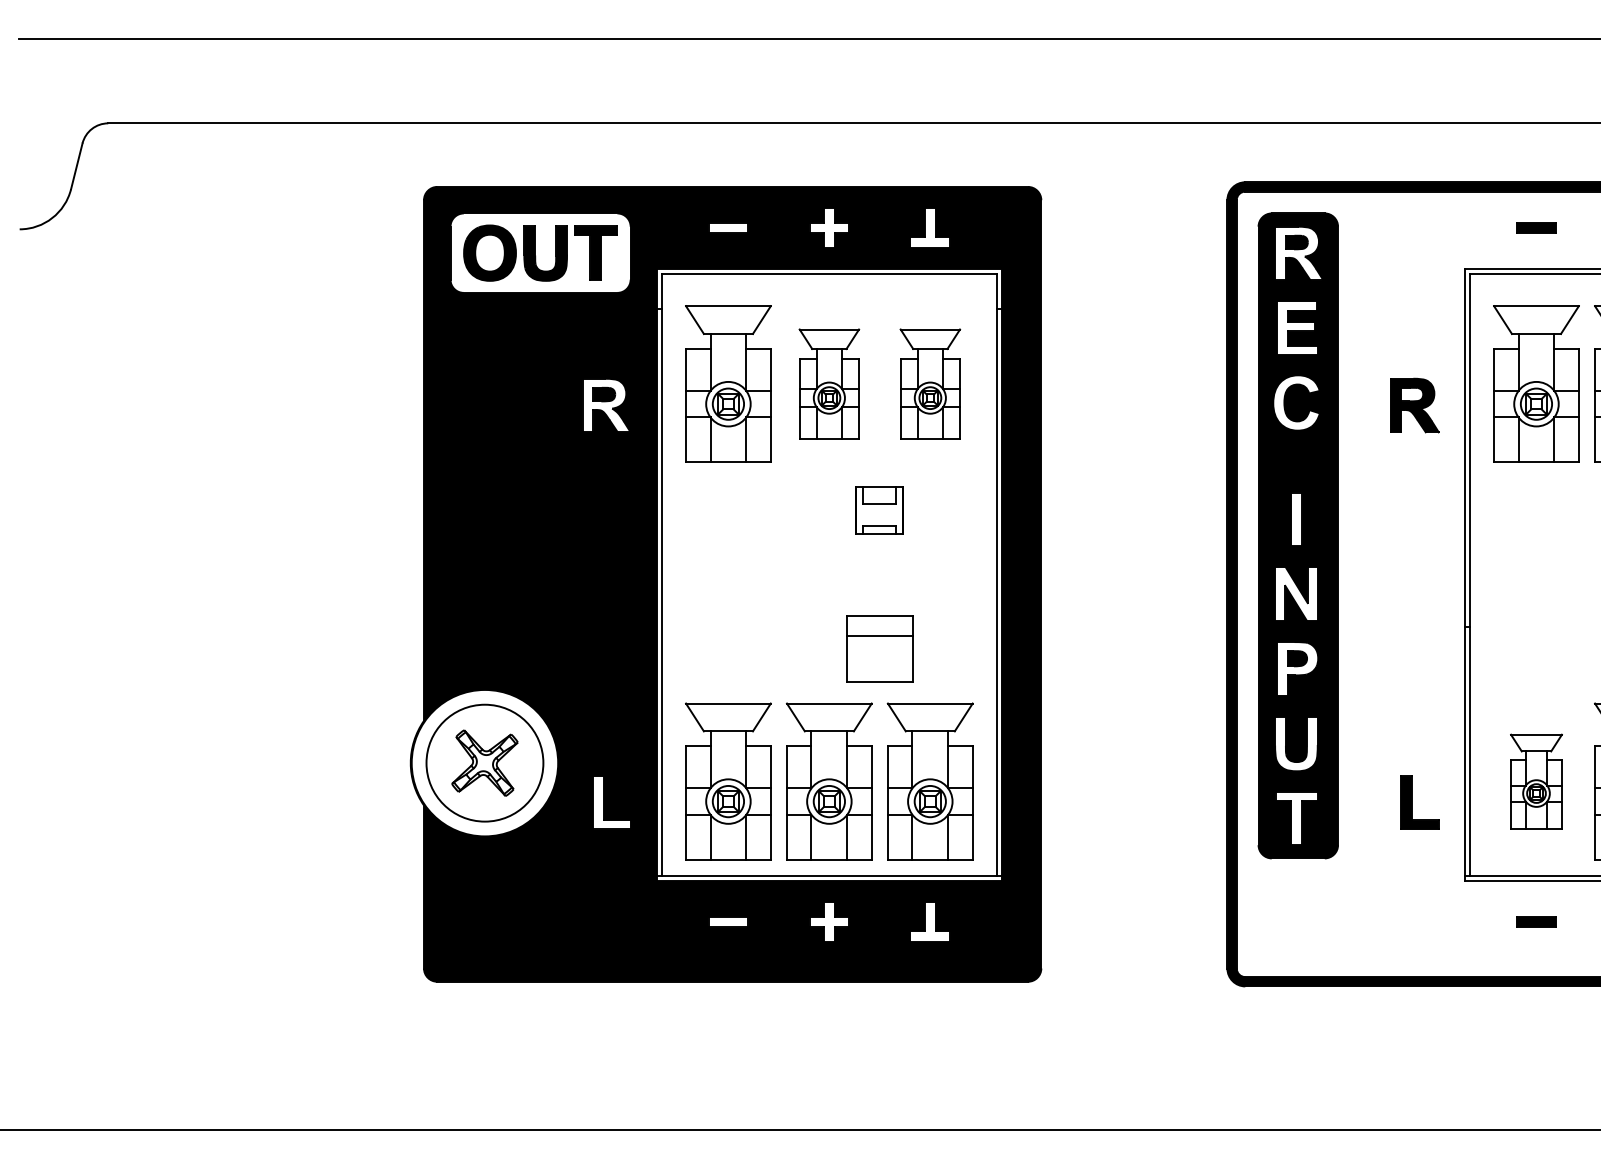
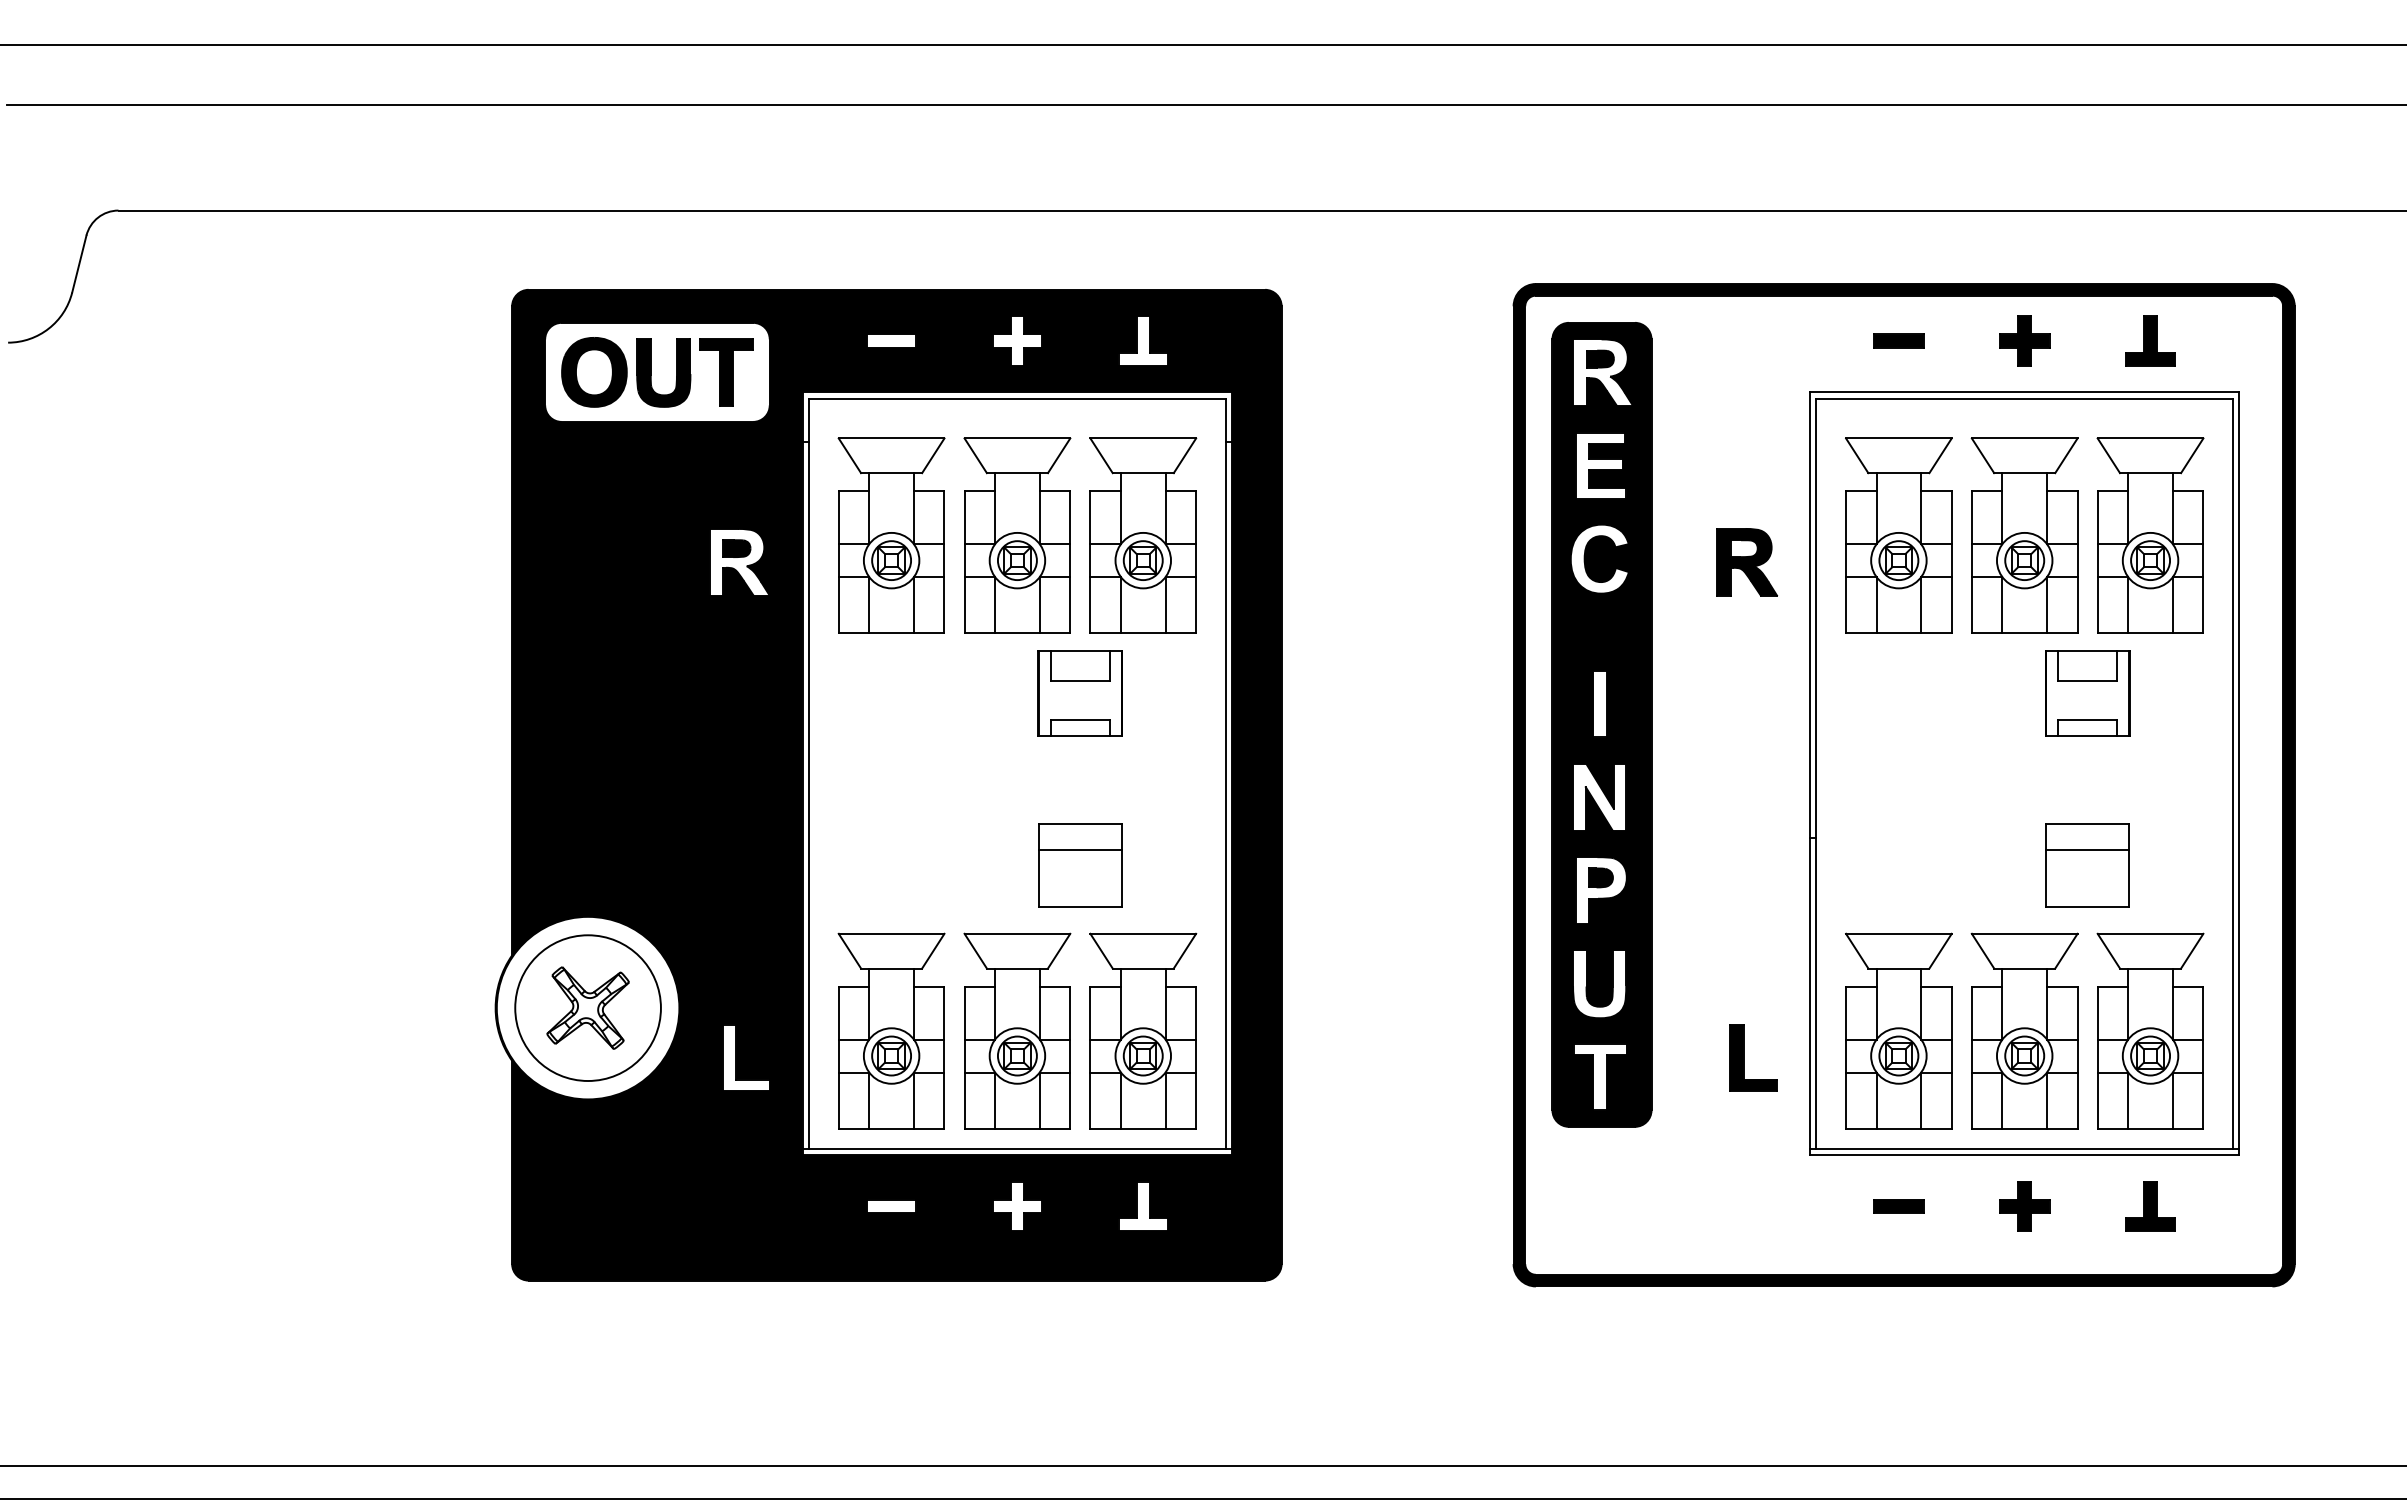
part: (829, 384) -> (1017, 535), size x1.43
part: (930, 384) -> (1143, 535), size x1.43
part: (879, 510) -> (1079, 693), size x1.43
part: (1536, 781) -> (1898, 1030), size x1.67

